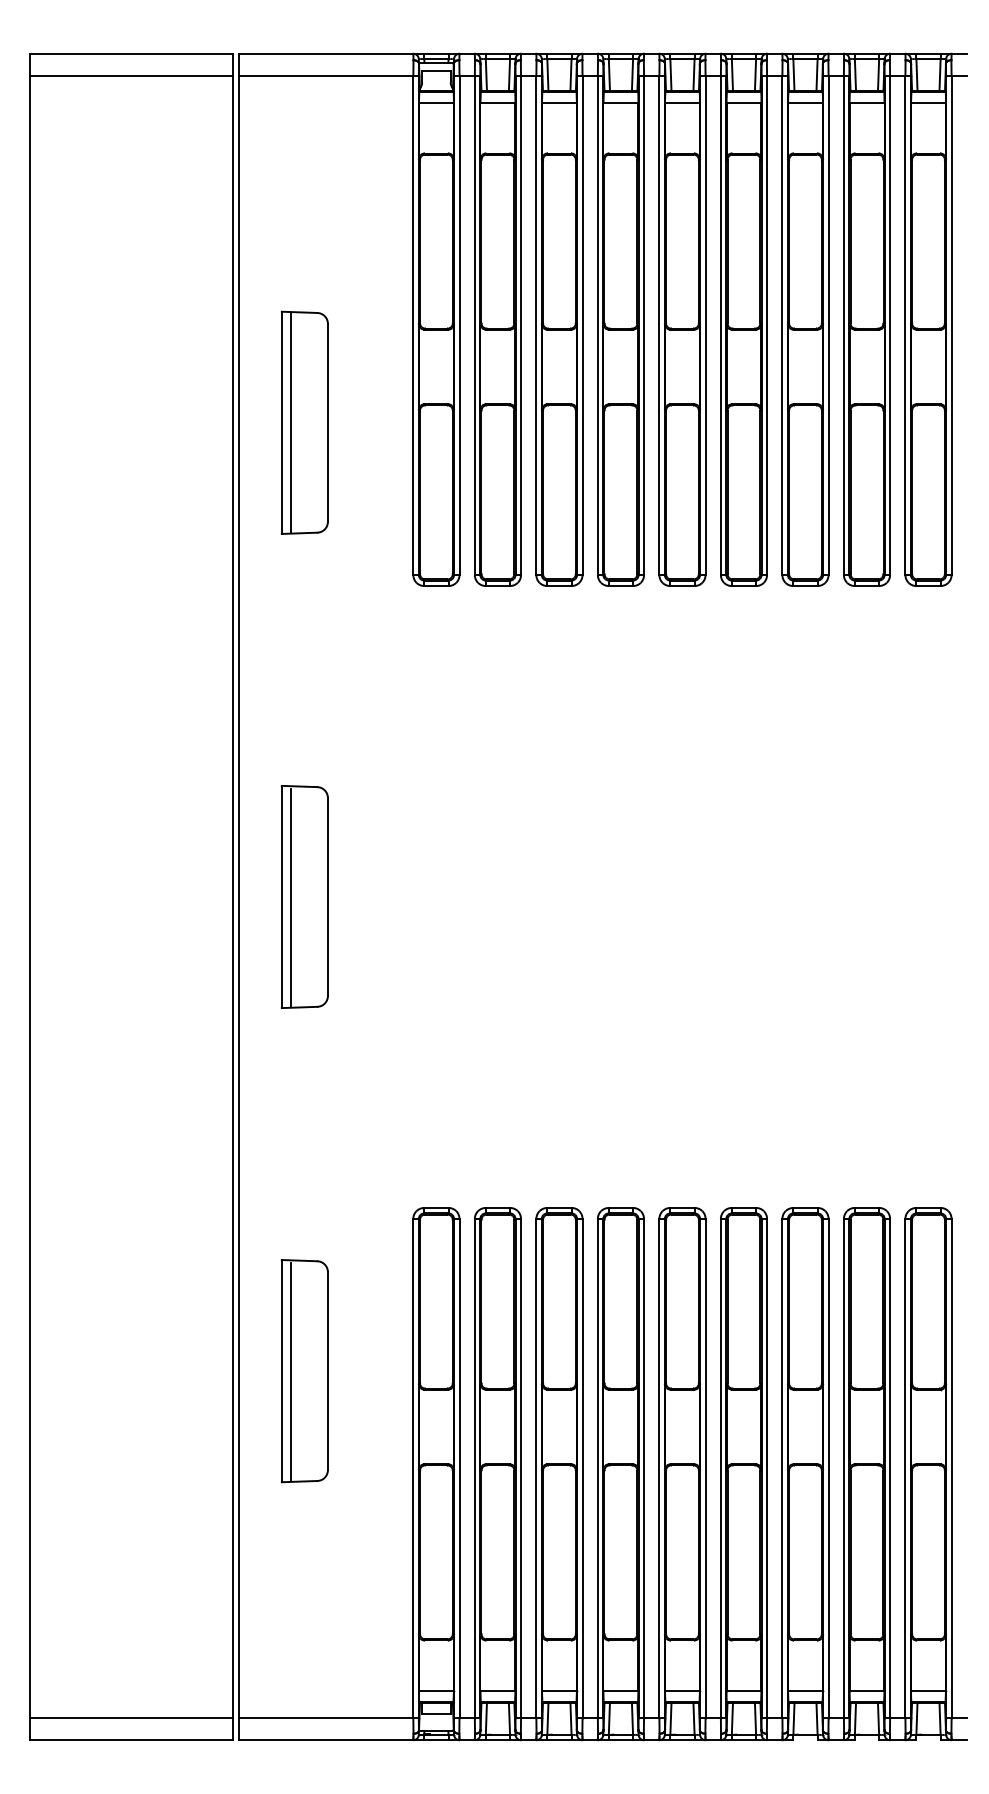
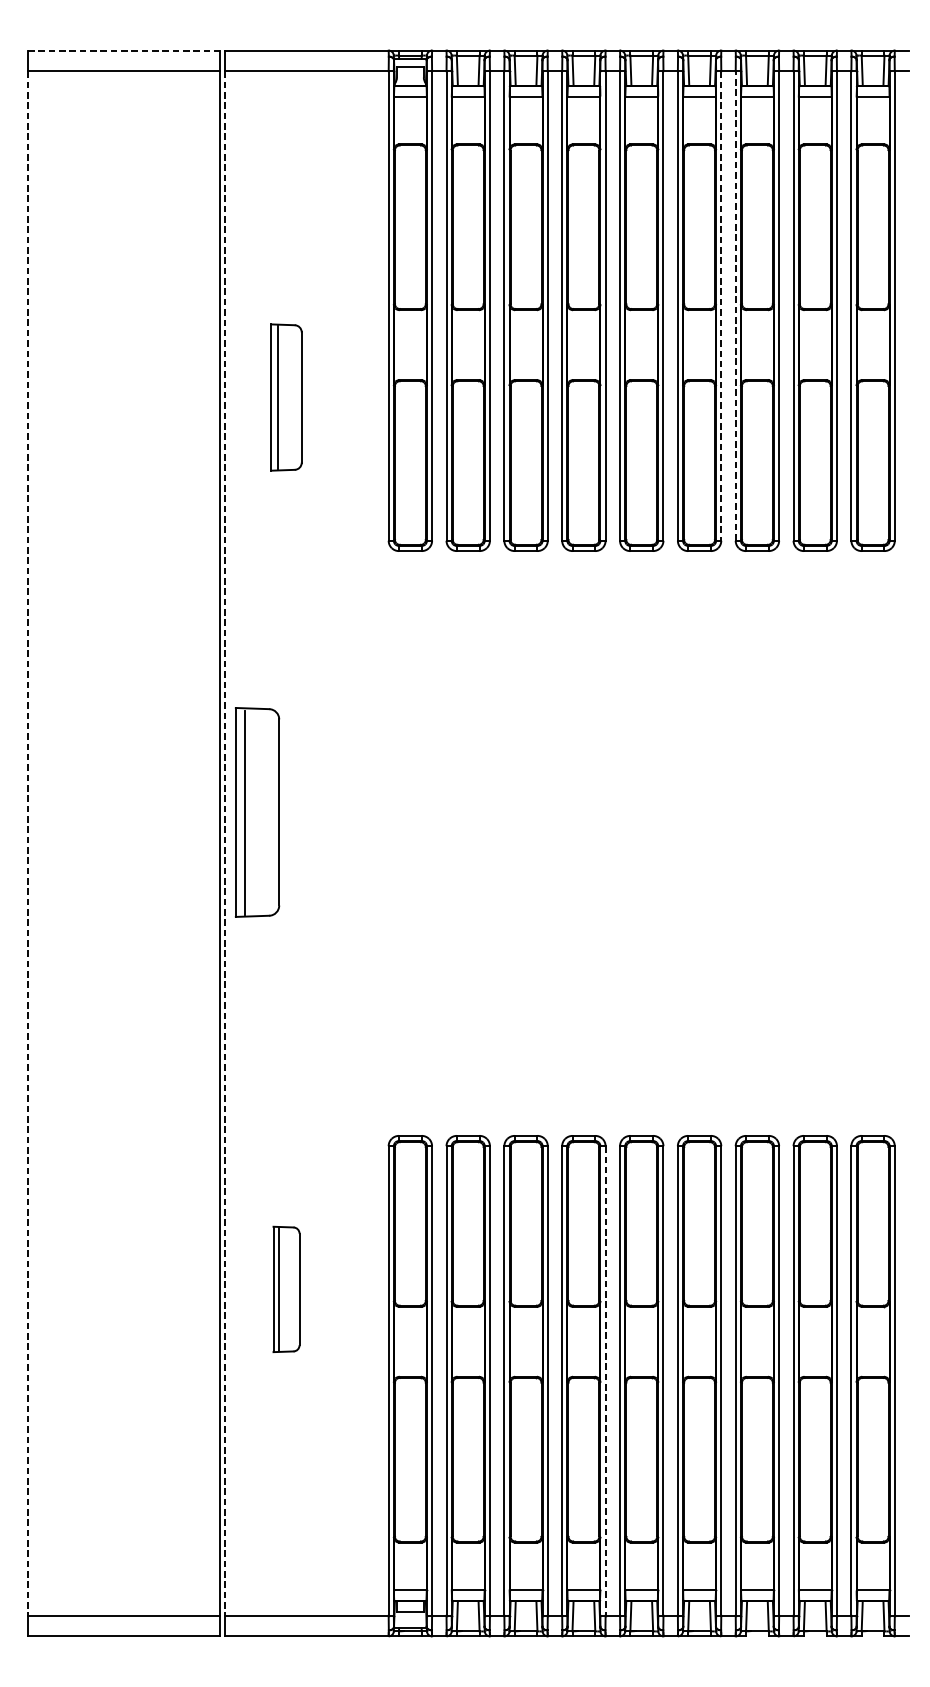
line: (131, 53) -> (123, 50), solid -> dashed
line: (767, 325) -> (721, 306), solid -> dashed
line: (782, 325) -> (735, 306), solid -> dashed
part: (304, 422) -> (286, 397), size x0.7
part: (304, 896) -> (257, 811), moved
line: (29, 897) -> (27, 843), solid -> dashed
line: (238, 897) -> (224, 843), solid -> dashed
part: (304, 1371) -> (286, 1289), size x0.6
line: (644, 1468) -> (606, 1380), solid -> dashed

